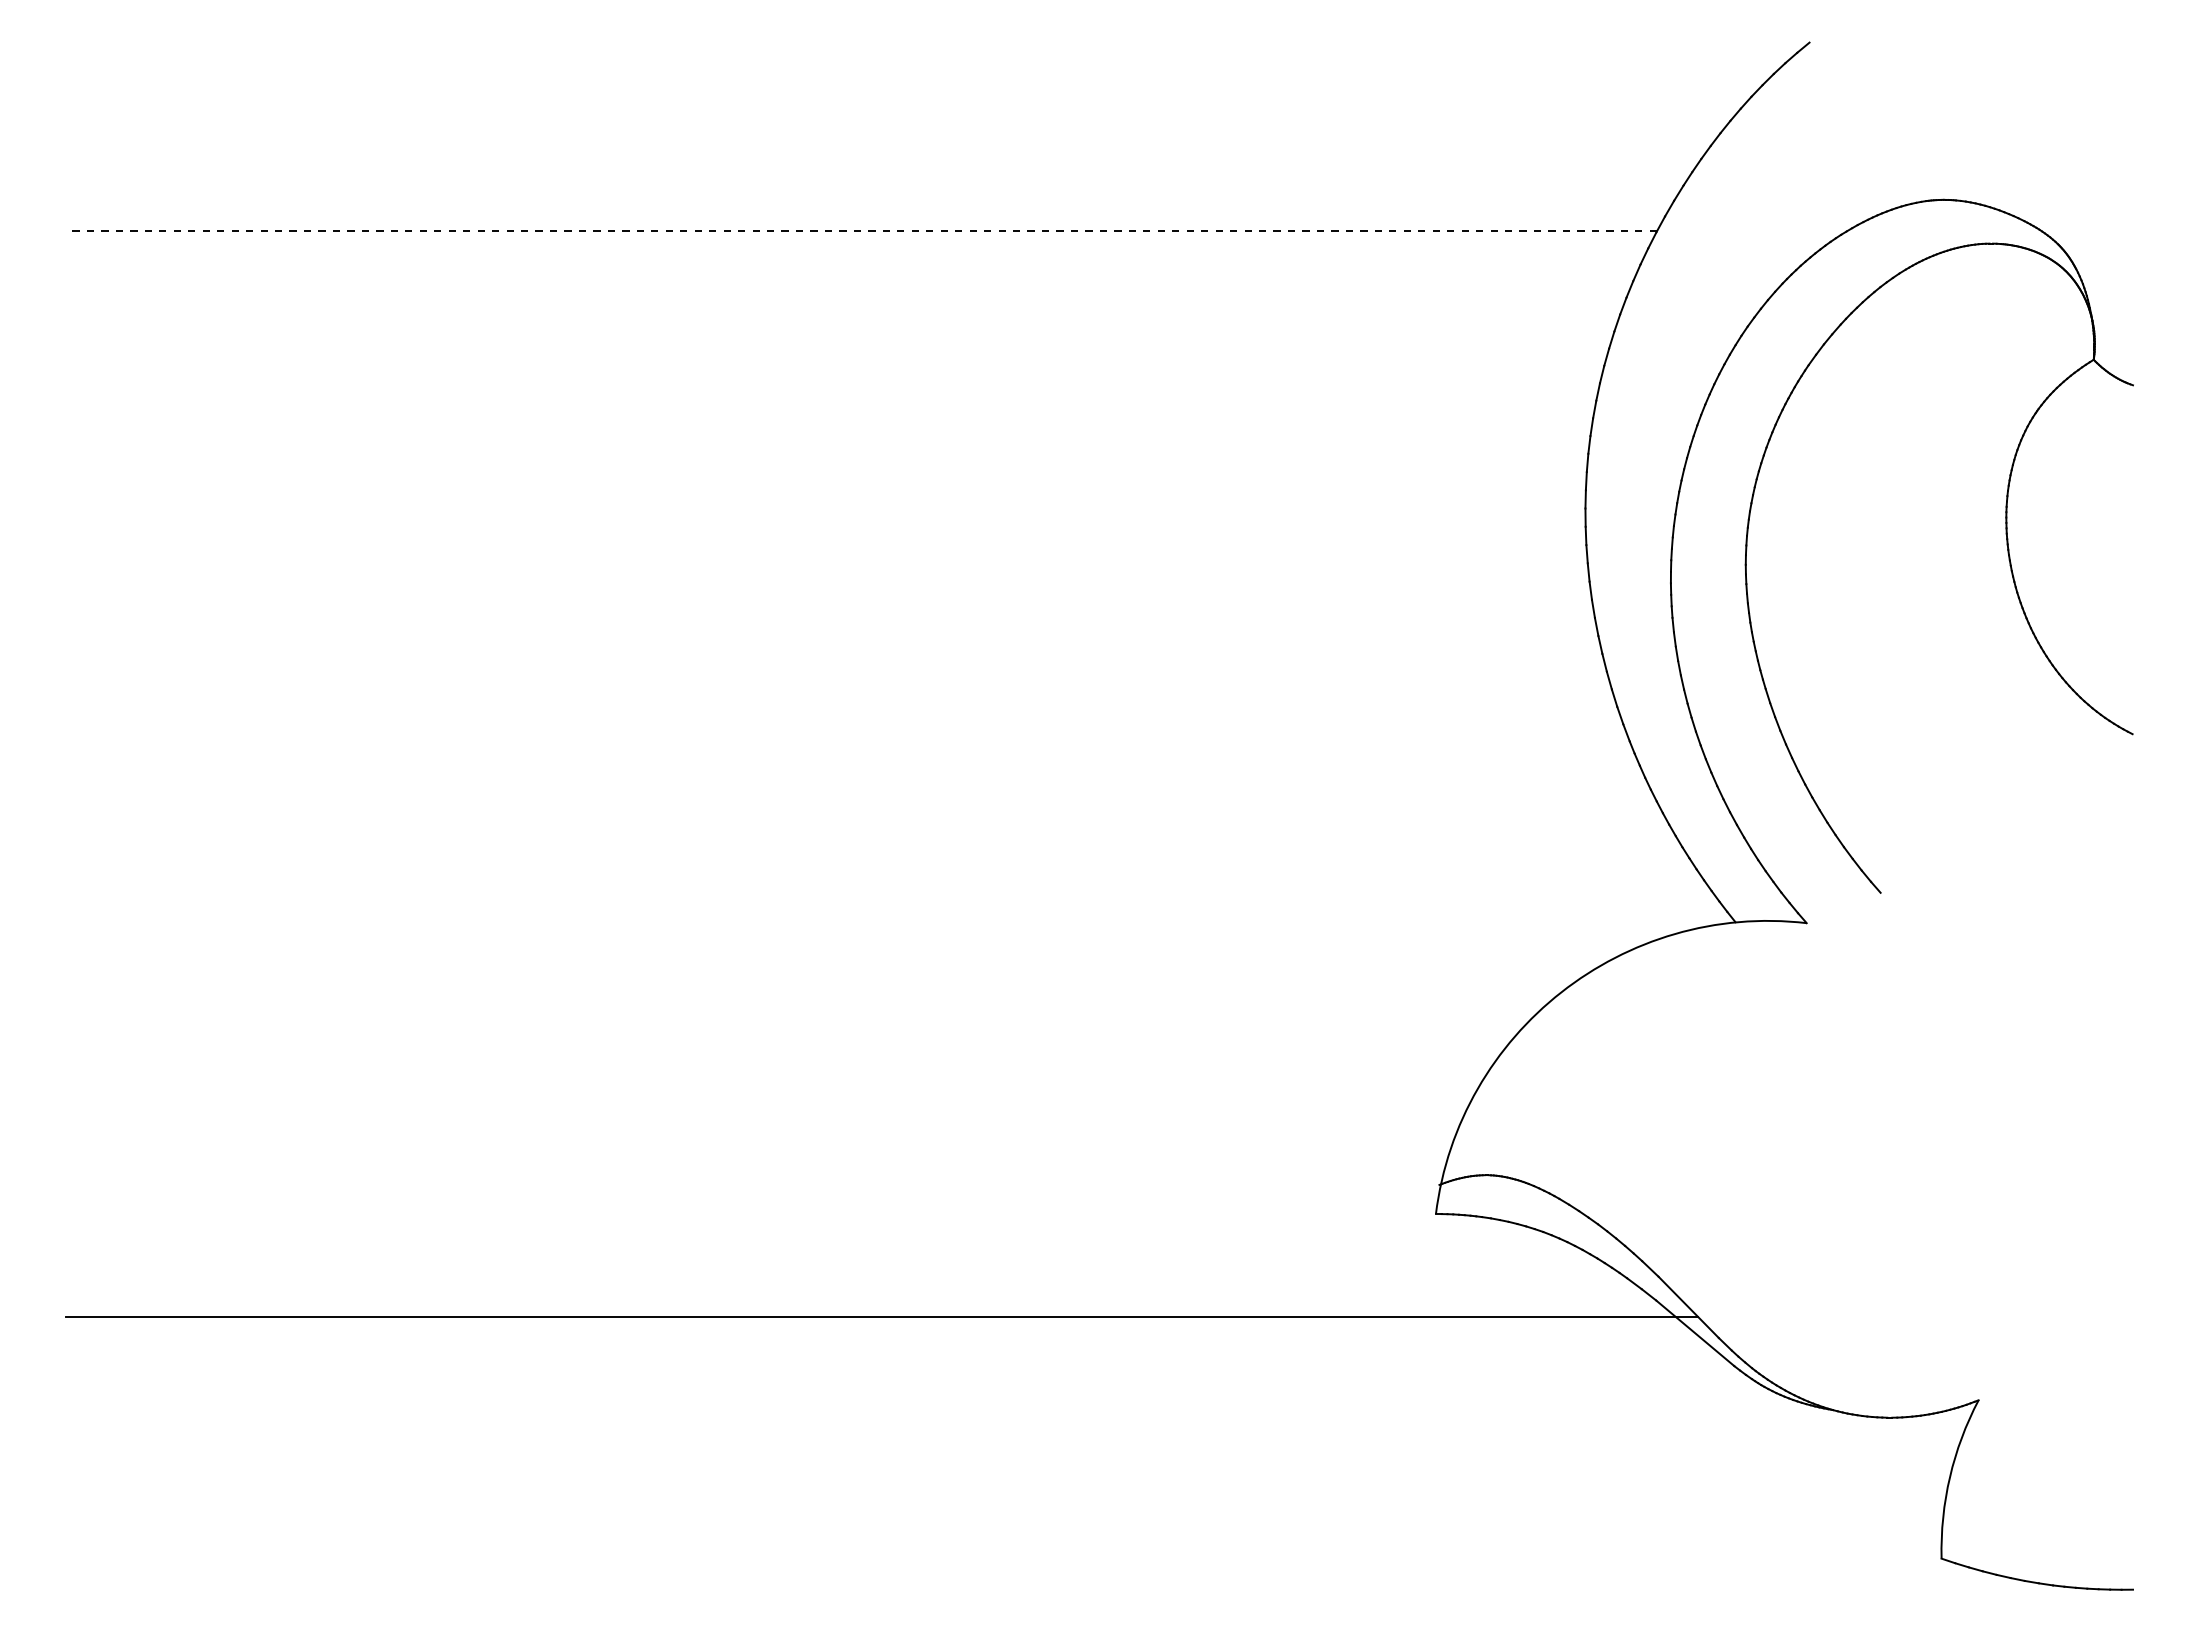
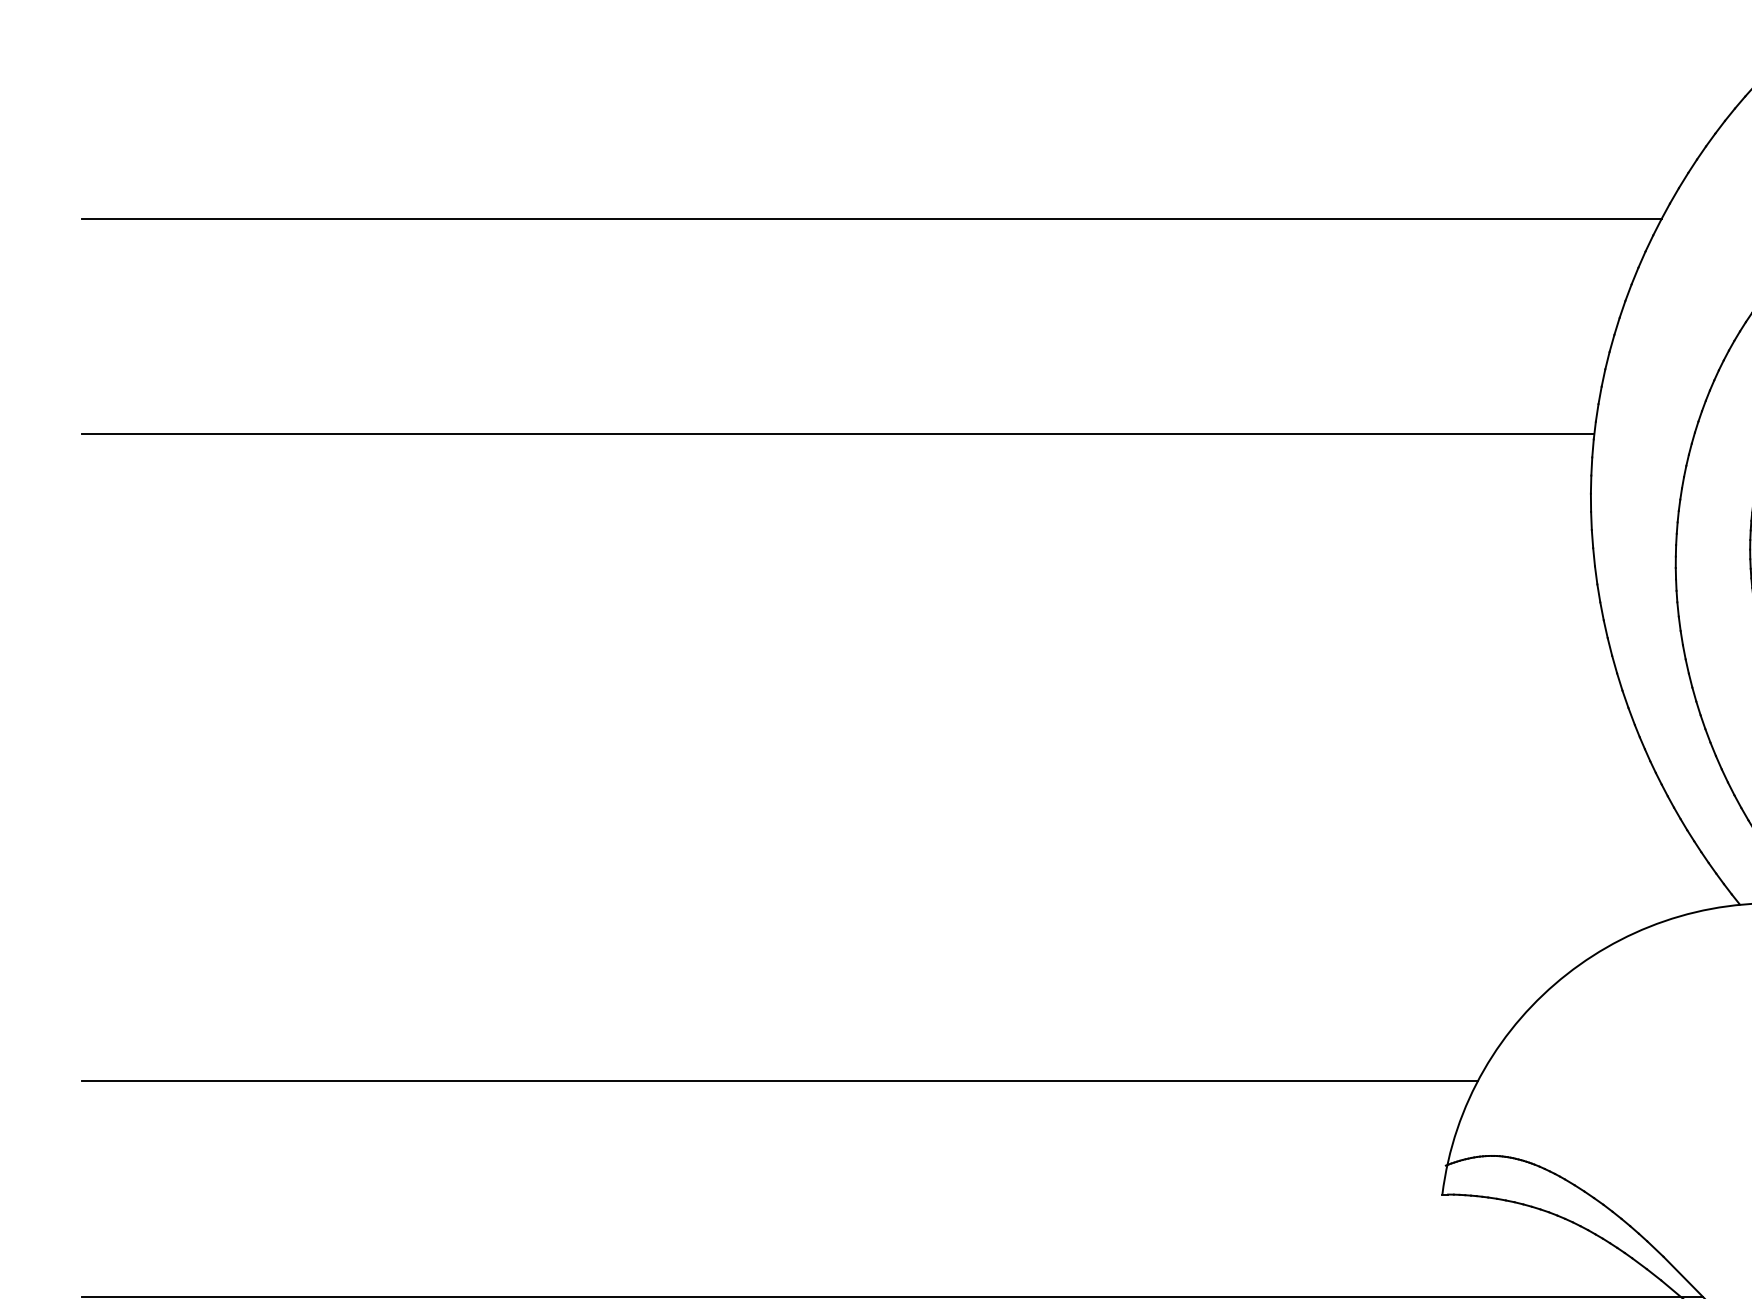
line: (860, 231) -> (870, 218), dashed -> solid
line: (827, 448) -> (838, 434), added
line: (768, 1099) -> (779, 1080), added

